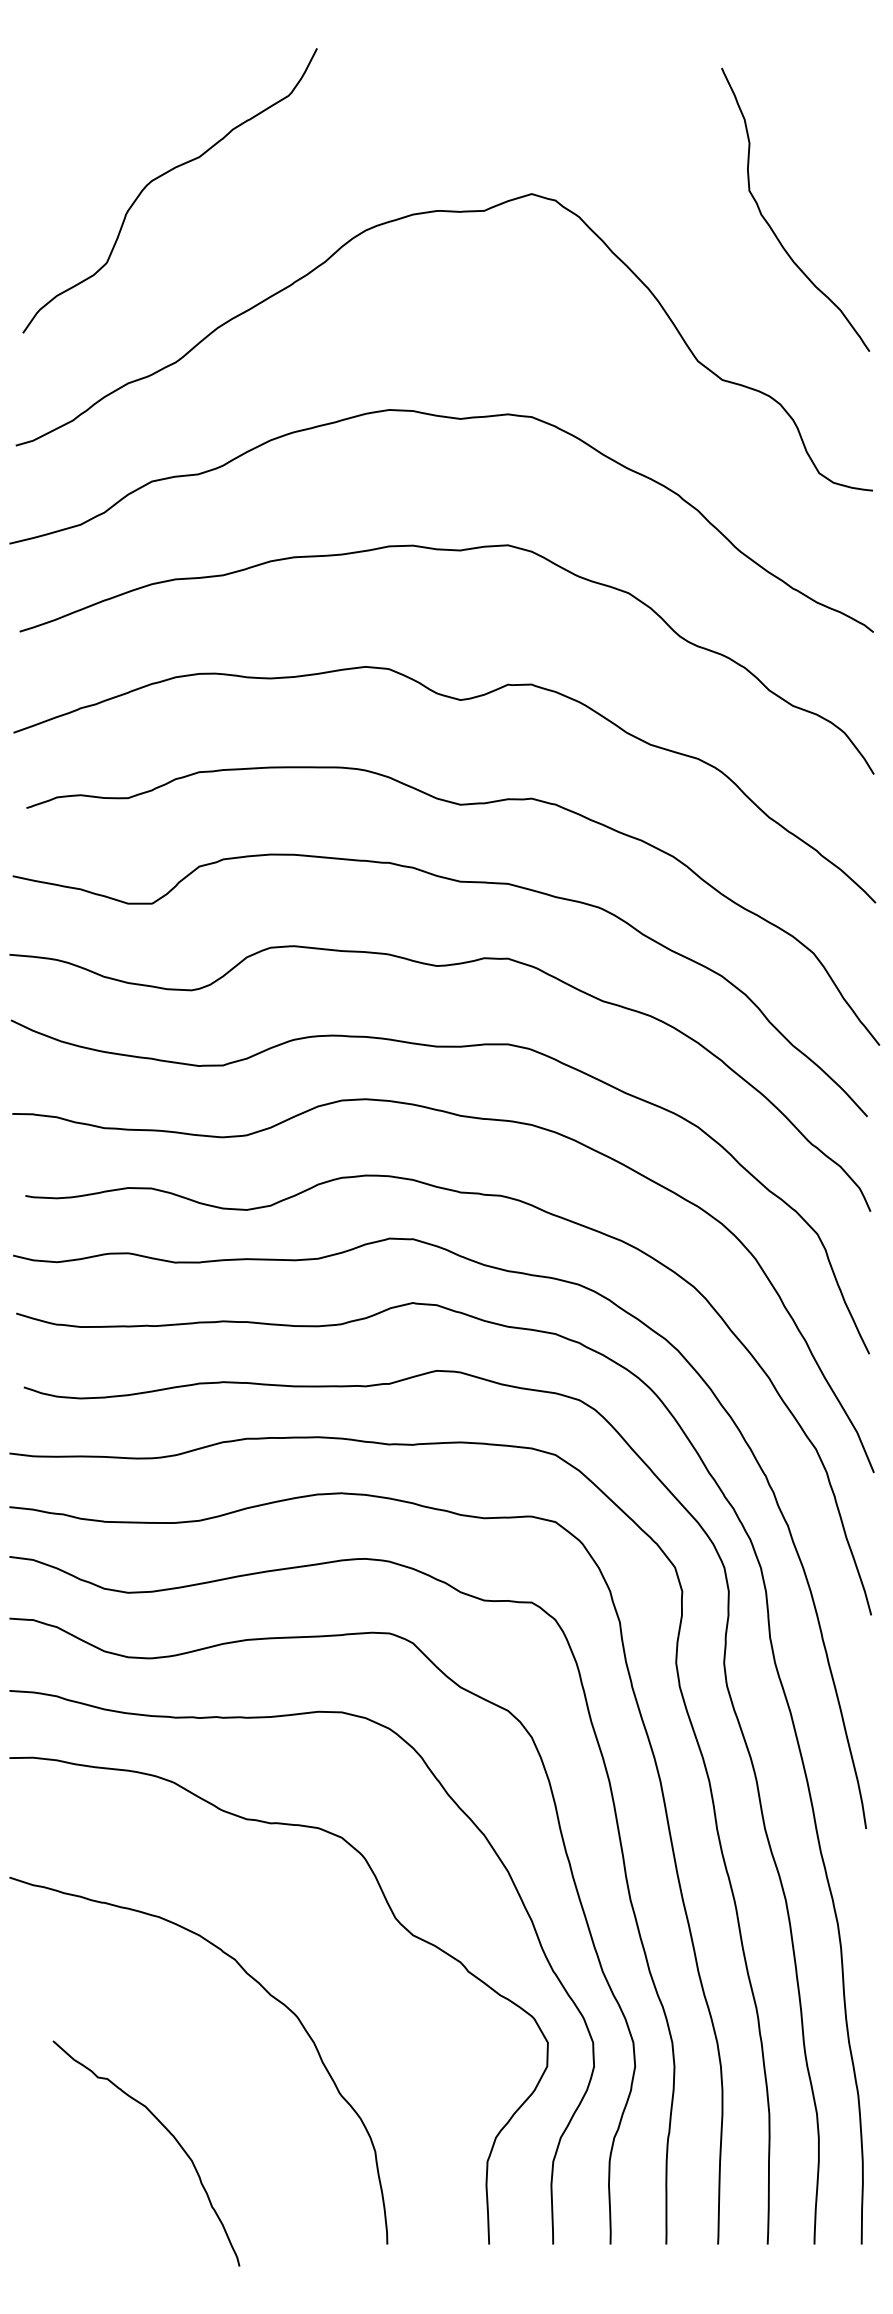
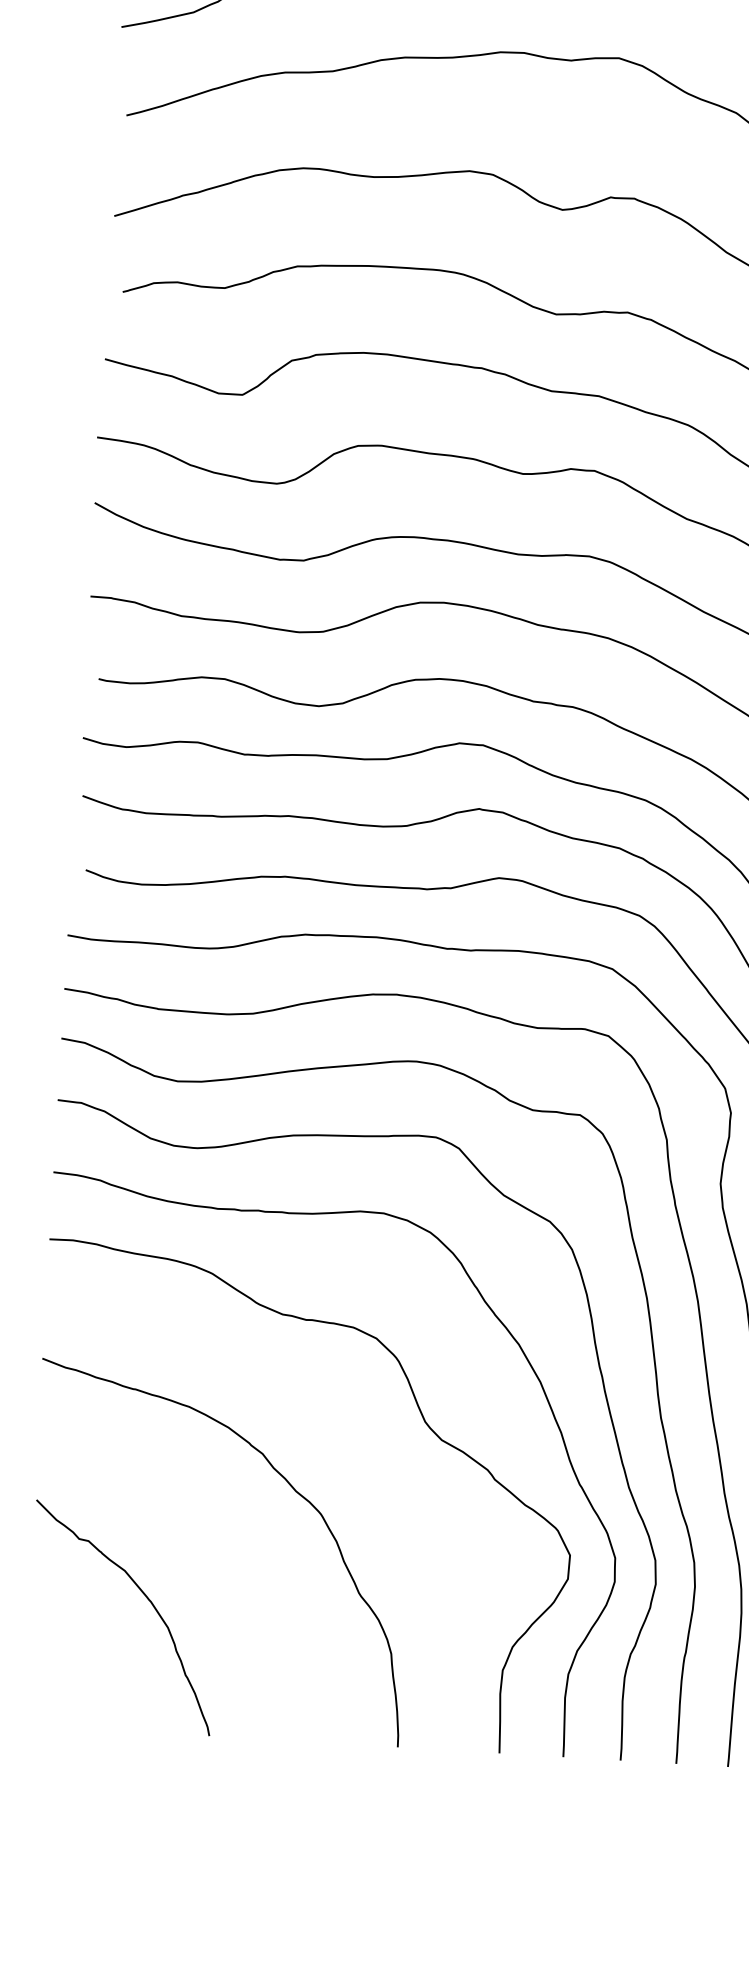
curve: (167, 2131) -> (145, 1597), moved

